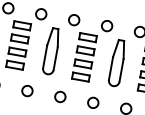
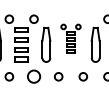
part: (85, 48) -> (70, 38), size x0.6
circle: (26, 90) -> (33, 76), size x1.6

